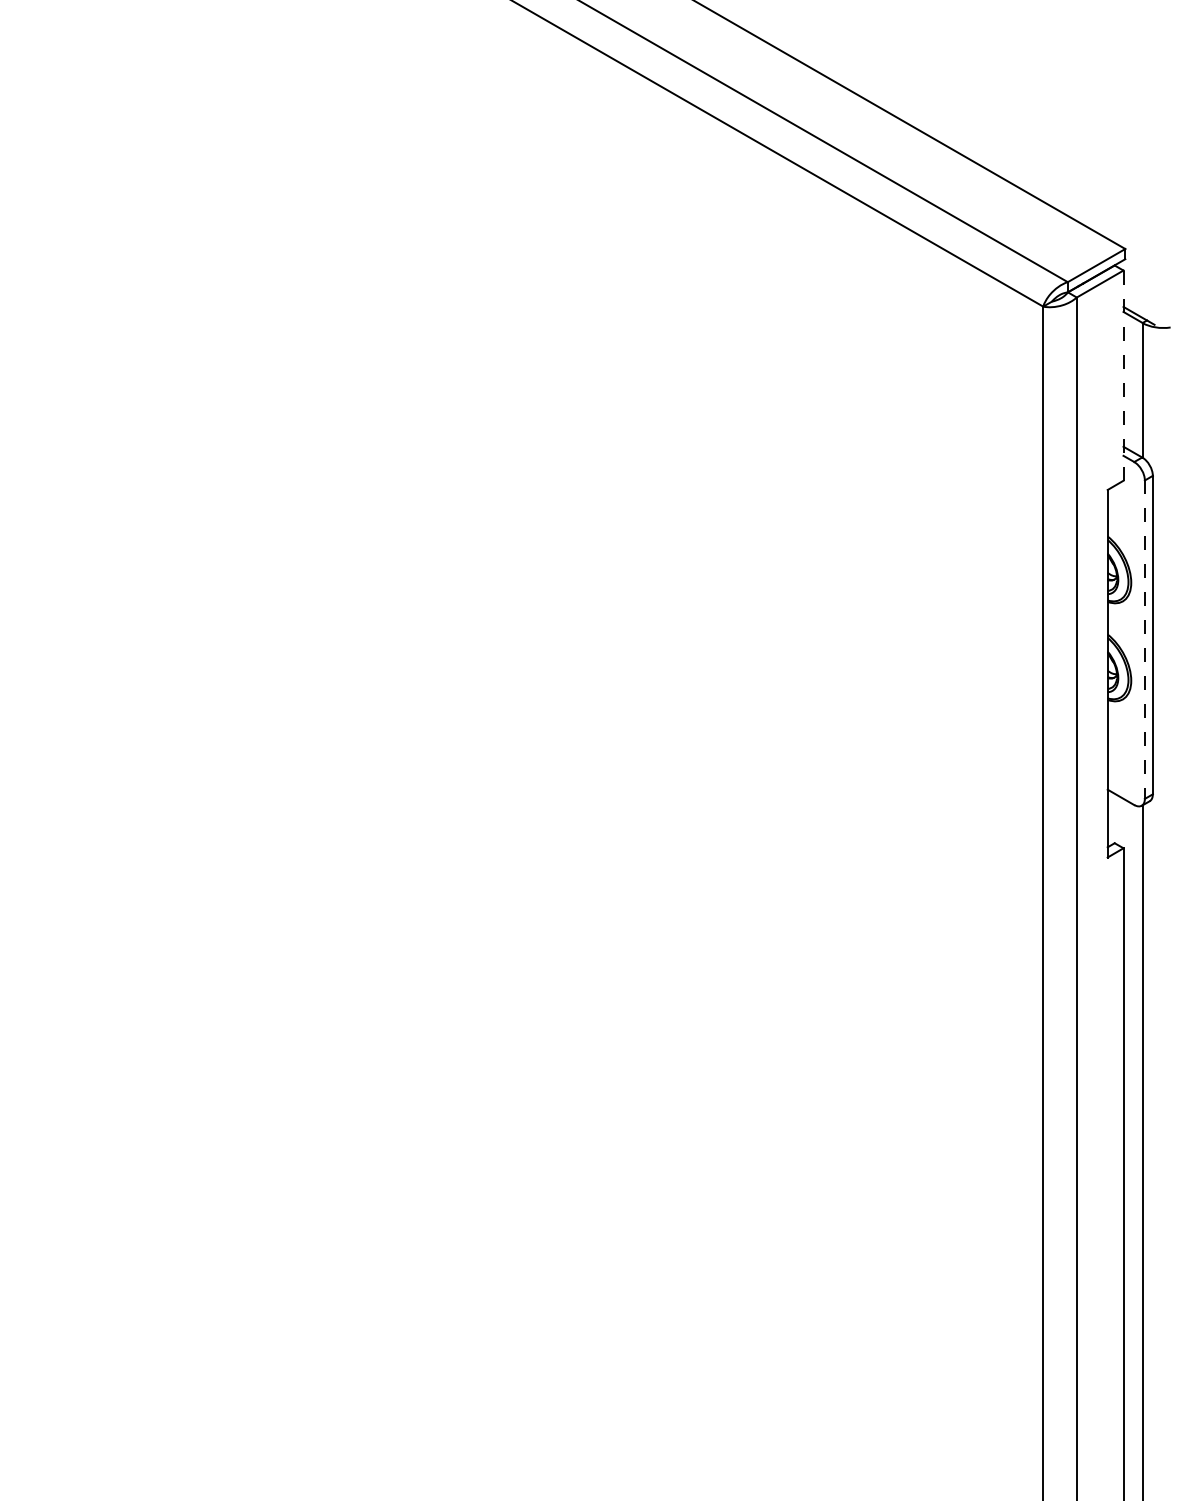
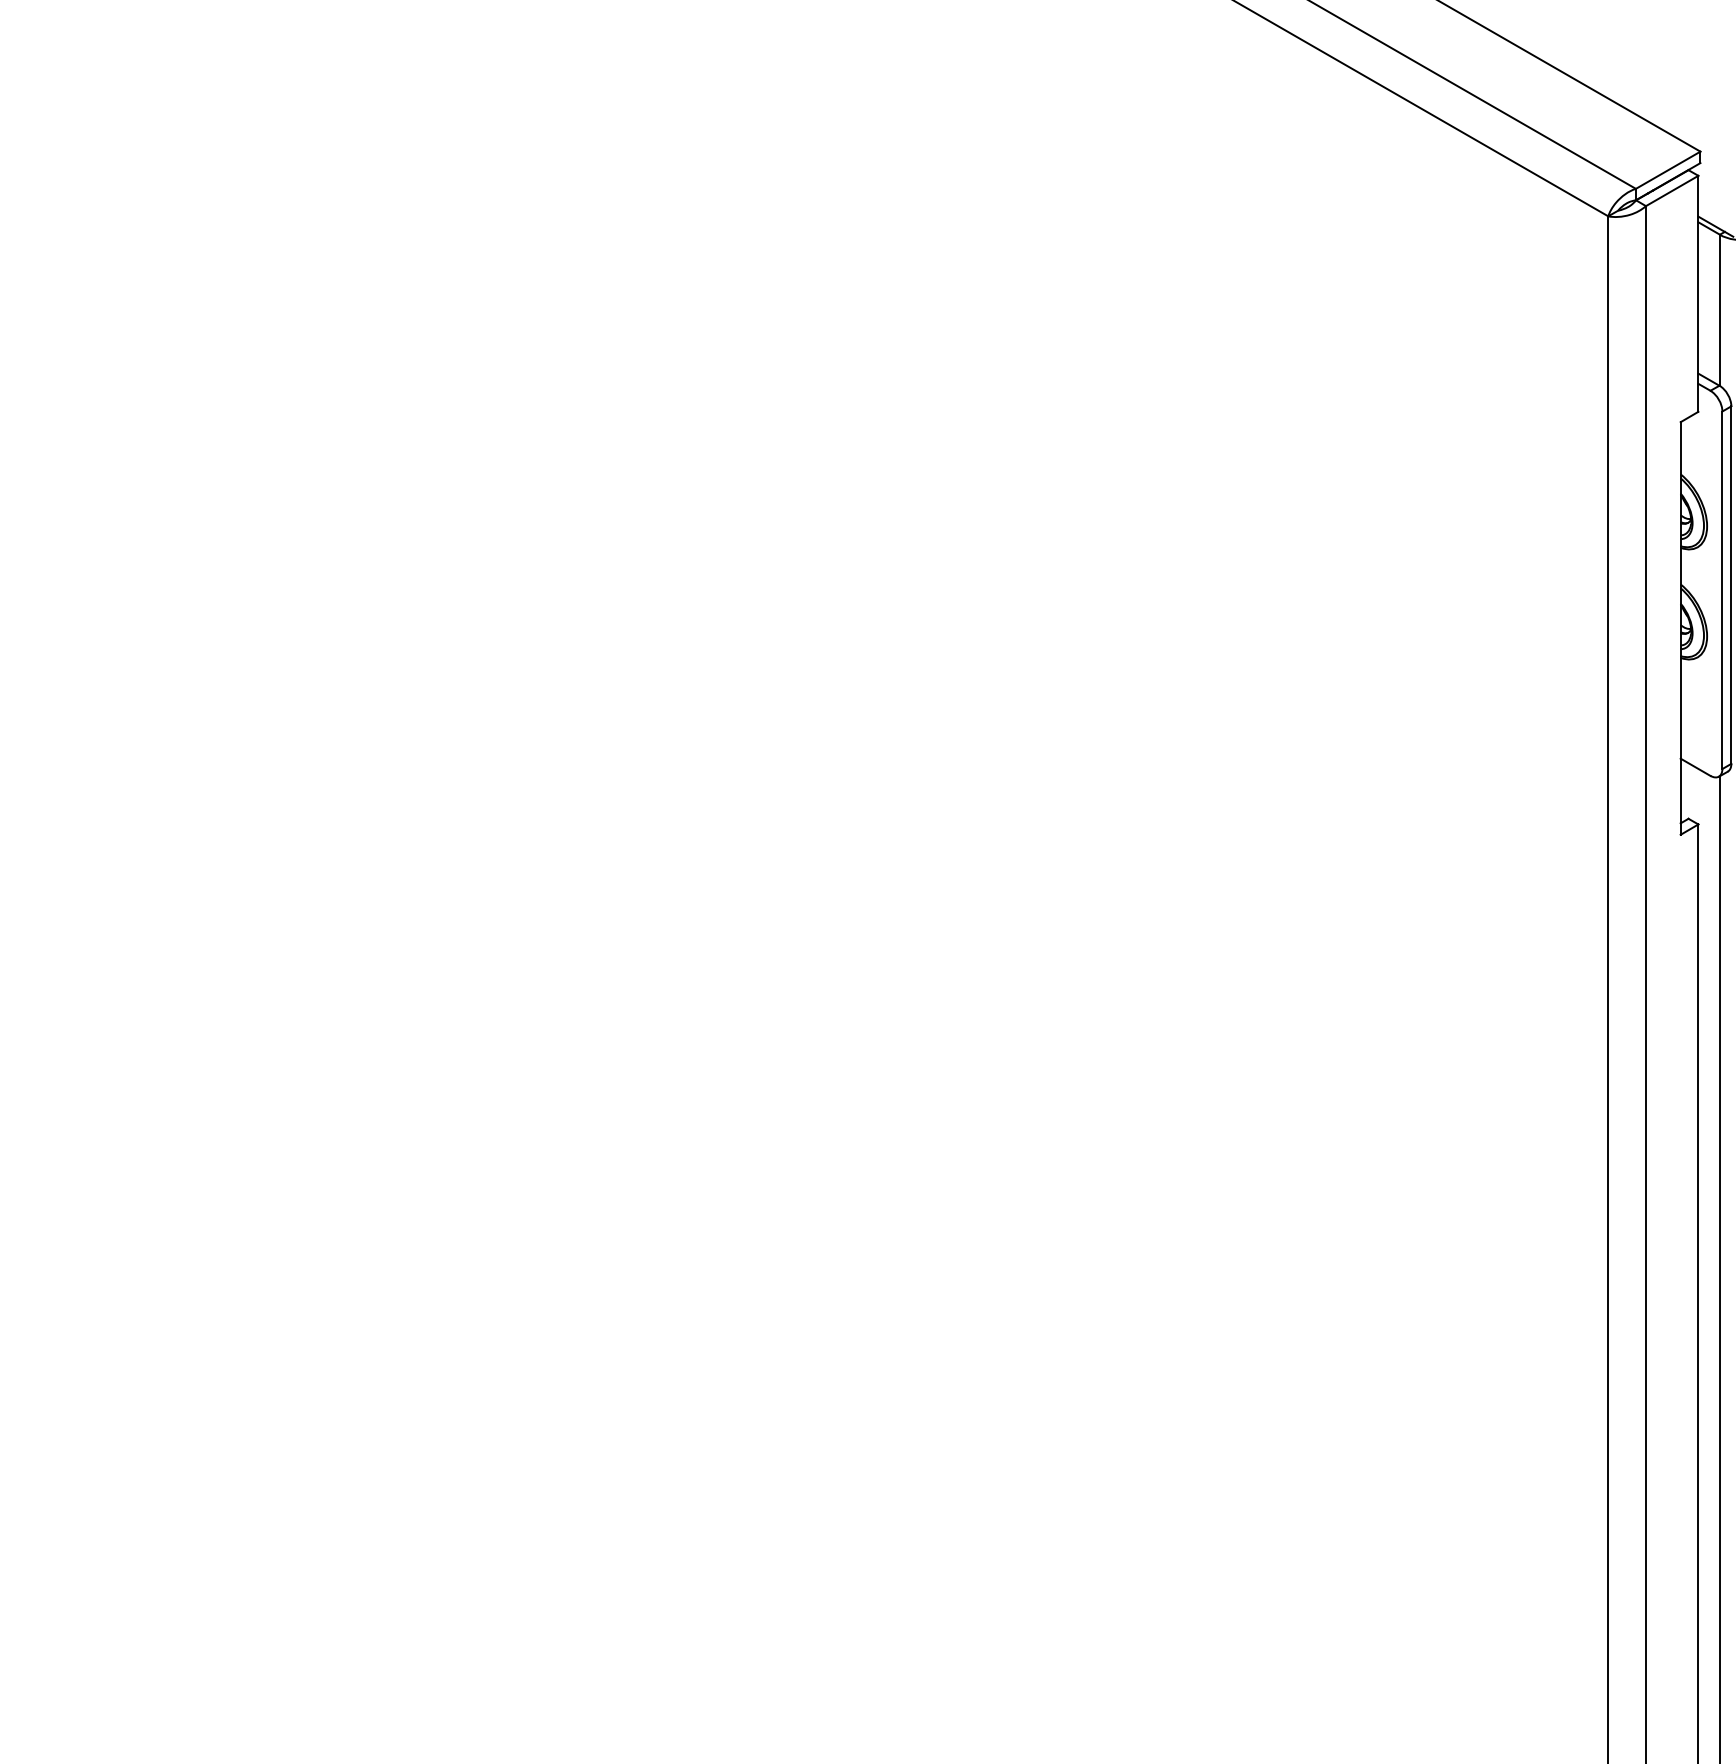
line: (1123, 375) -> (1698, 293), dashed -> solid
line: (1144, 639) -> (1722, 590), dashed -> solid

